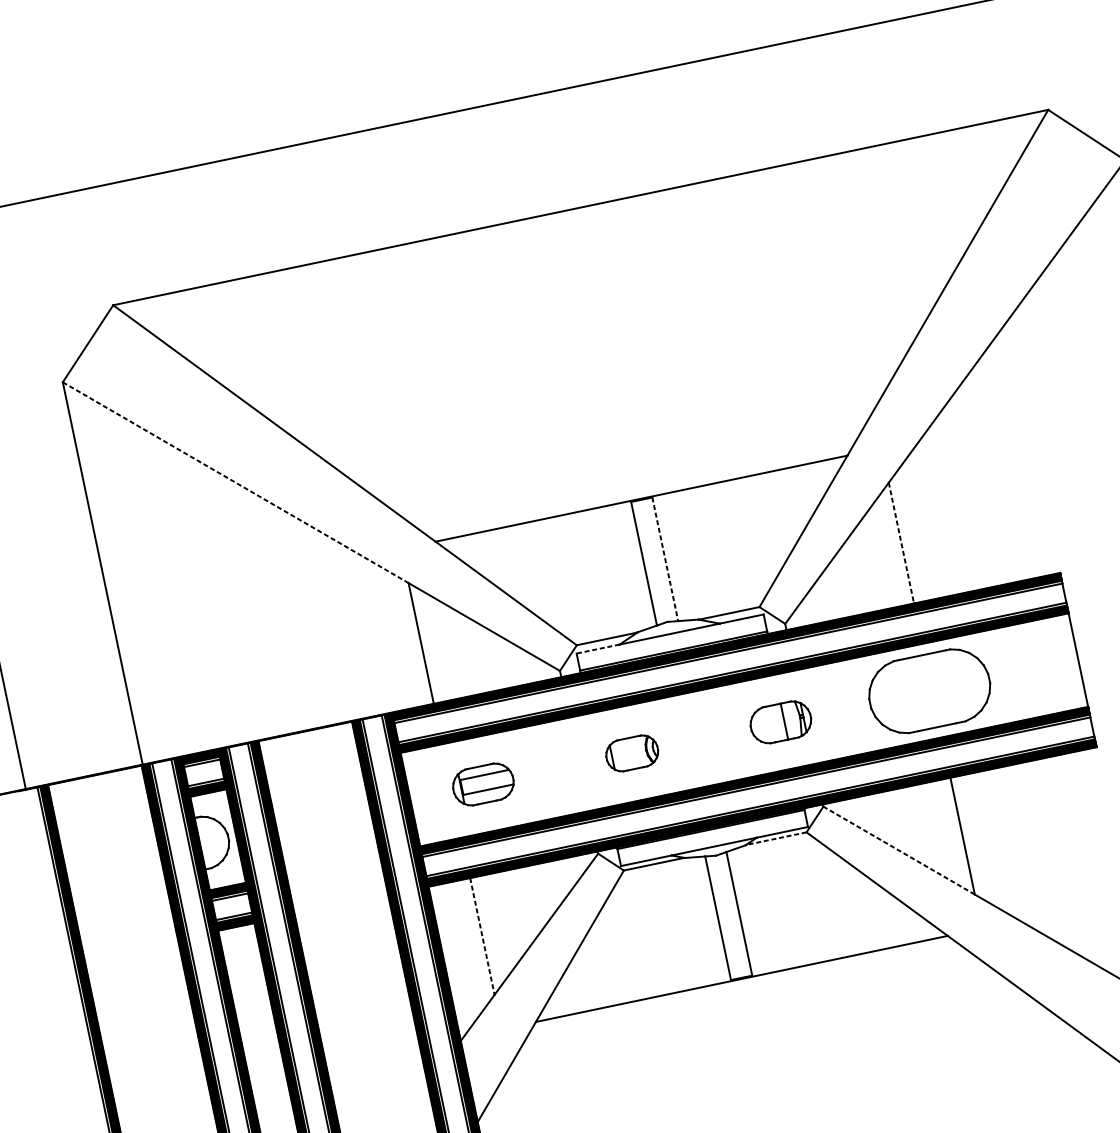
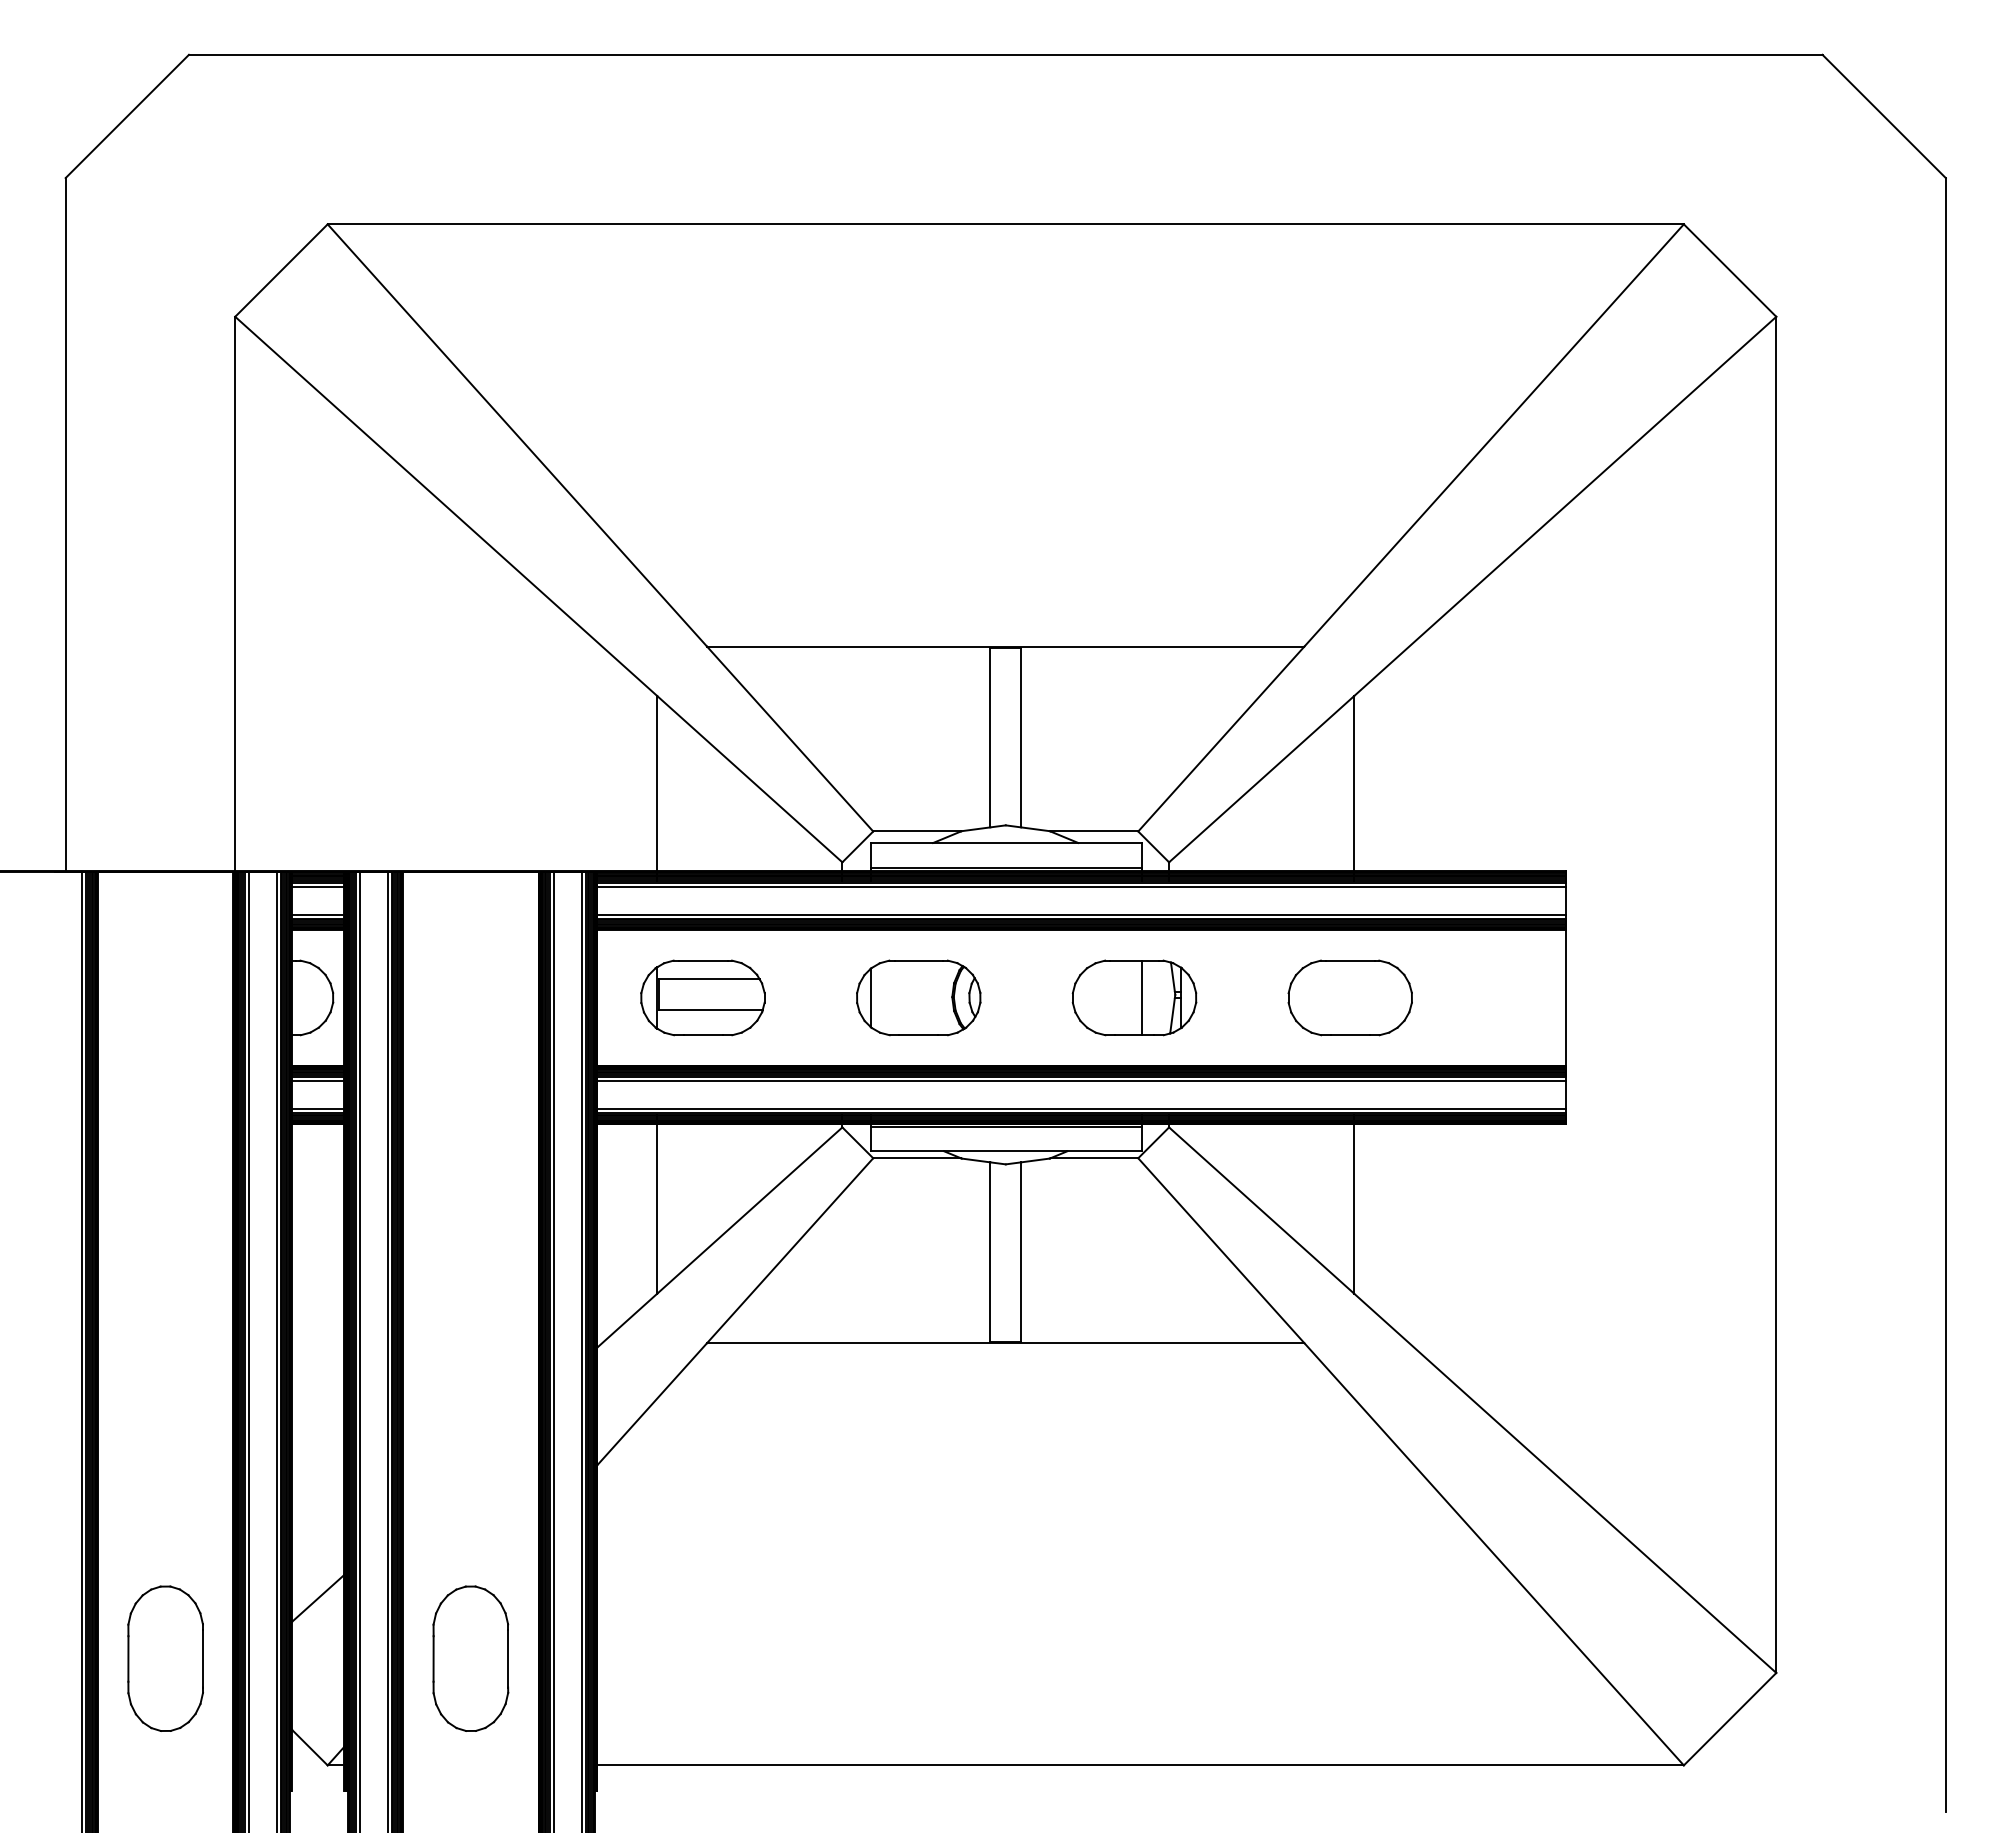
line: (235, 482) -> (446, 506), dashed -> solid
line: (901, 542) -> (1354, 783), dashed -> solid
line: (665, 559) -> (1021, 737), dashed -> solid
line: (598, 649) -> (901, 843), dashed -> solid
part: (929, 691) -> (1349, 997), size x0.71
part: (780, 722) -> (1134, 997), size x1.43
part: (631, 753) -> (918, 997), size x1.67
part: (483, 784) -> (702, 997), size x1.43
line: (776, 838) -> (1094, 1158), dashed -> solid
line: (899, 850) -> (1261, 1210), dashed -> solid
line: (482, 936) -> (657, 1208), dashed -> solid

